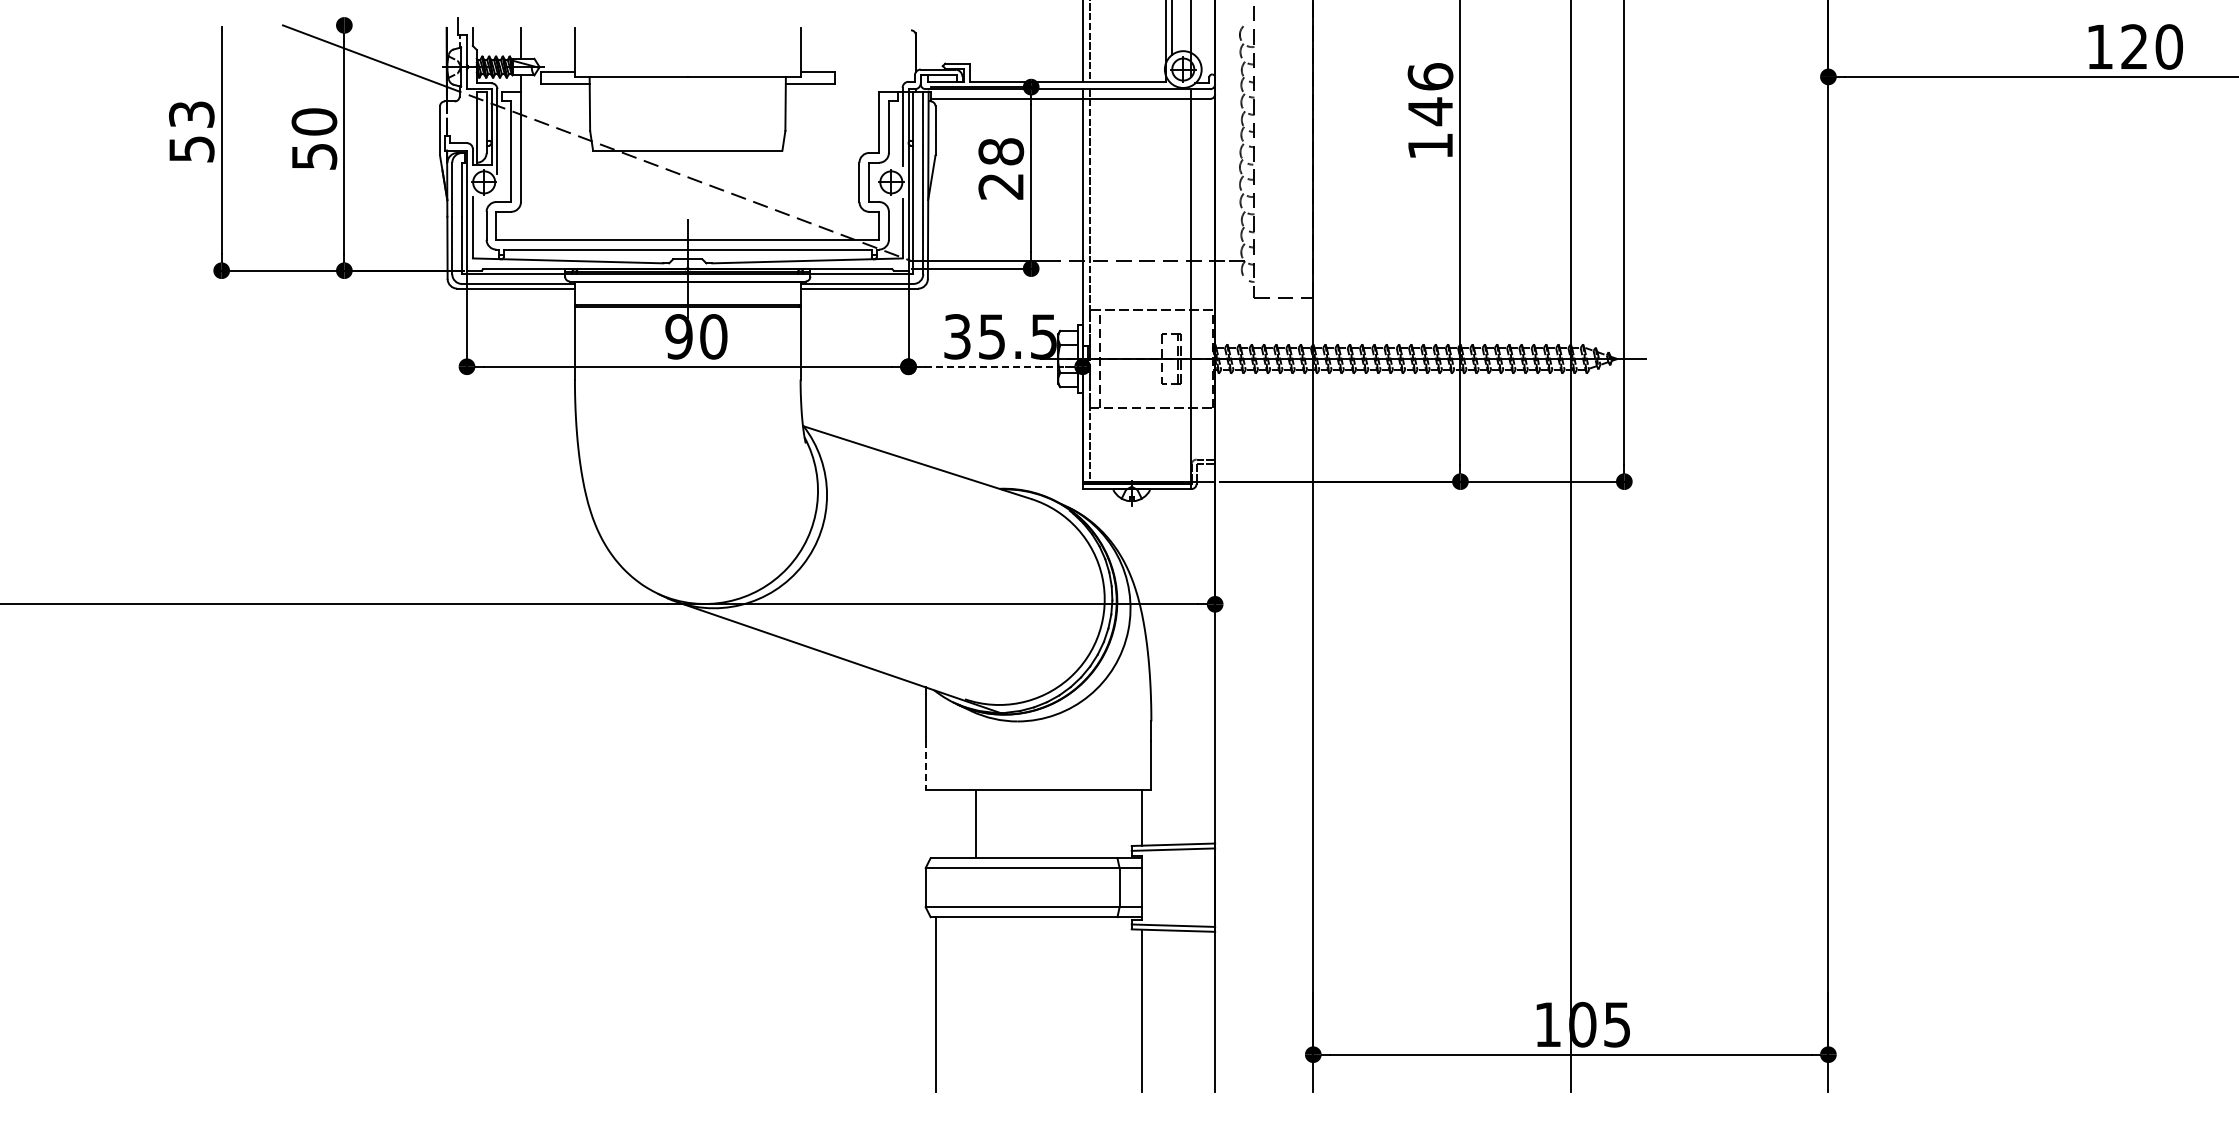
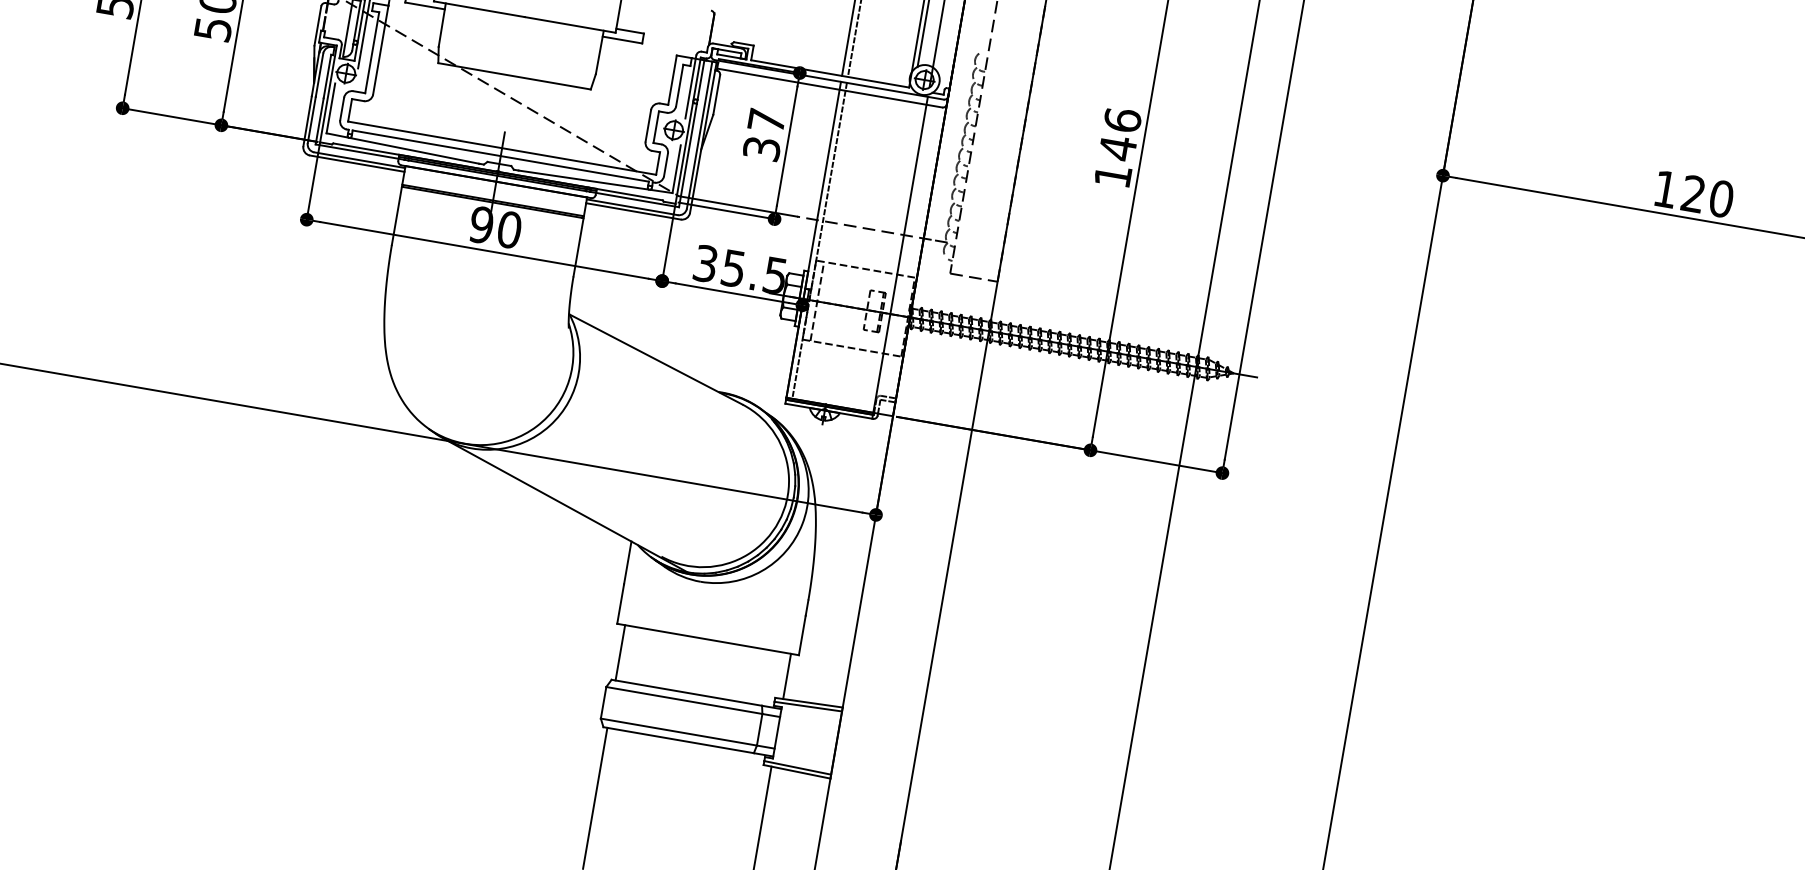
text: (1001, 168) -> (764, 134), 28 -> 37
line: (996, 366) -> (733, 293), dashed -> solid
line: (925, 765) -> (620, 604), dashed -> solid
line: (975, 823) -> (620, 652), moved

